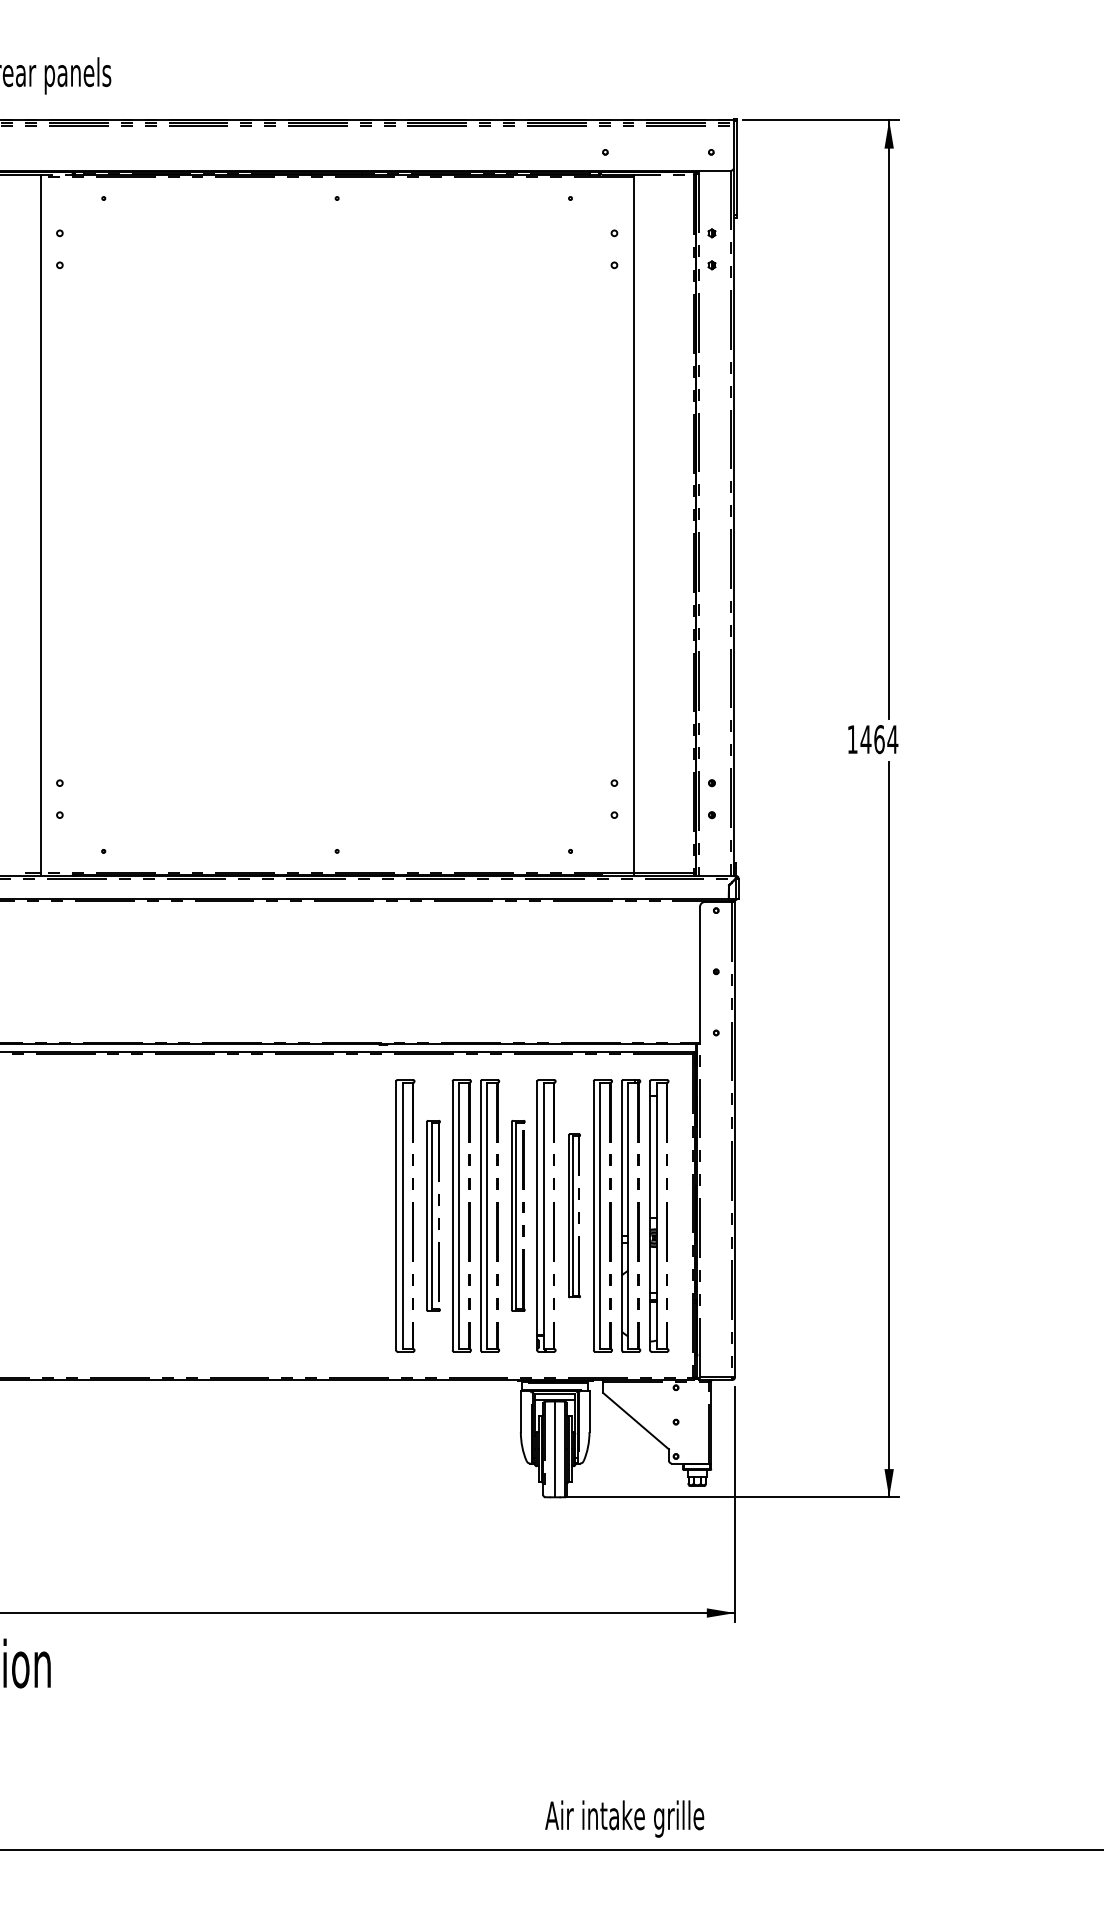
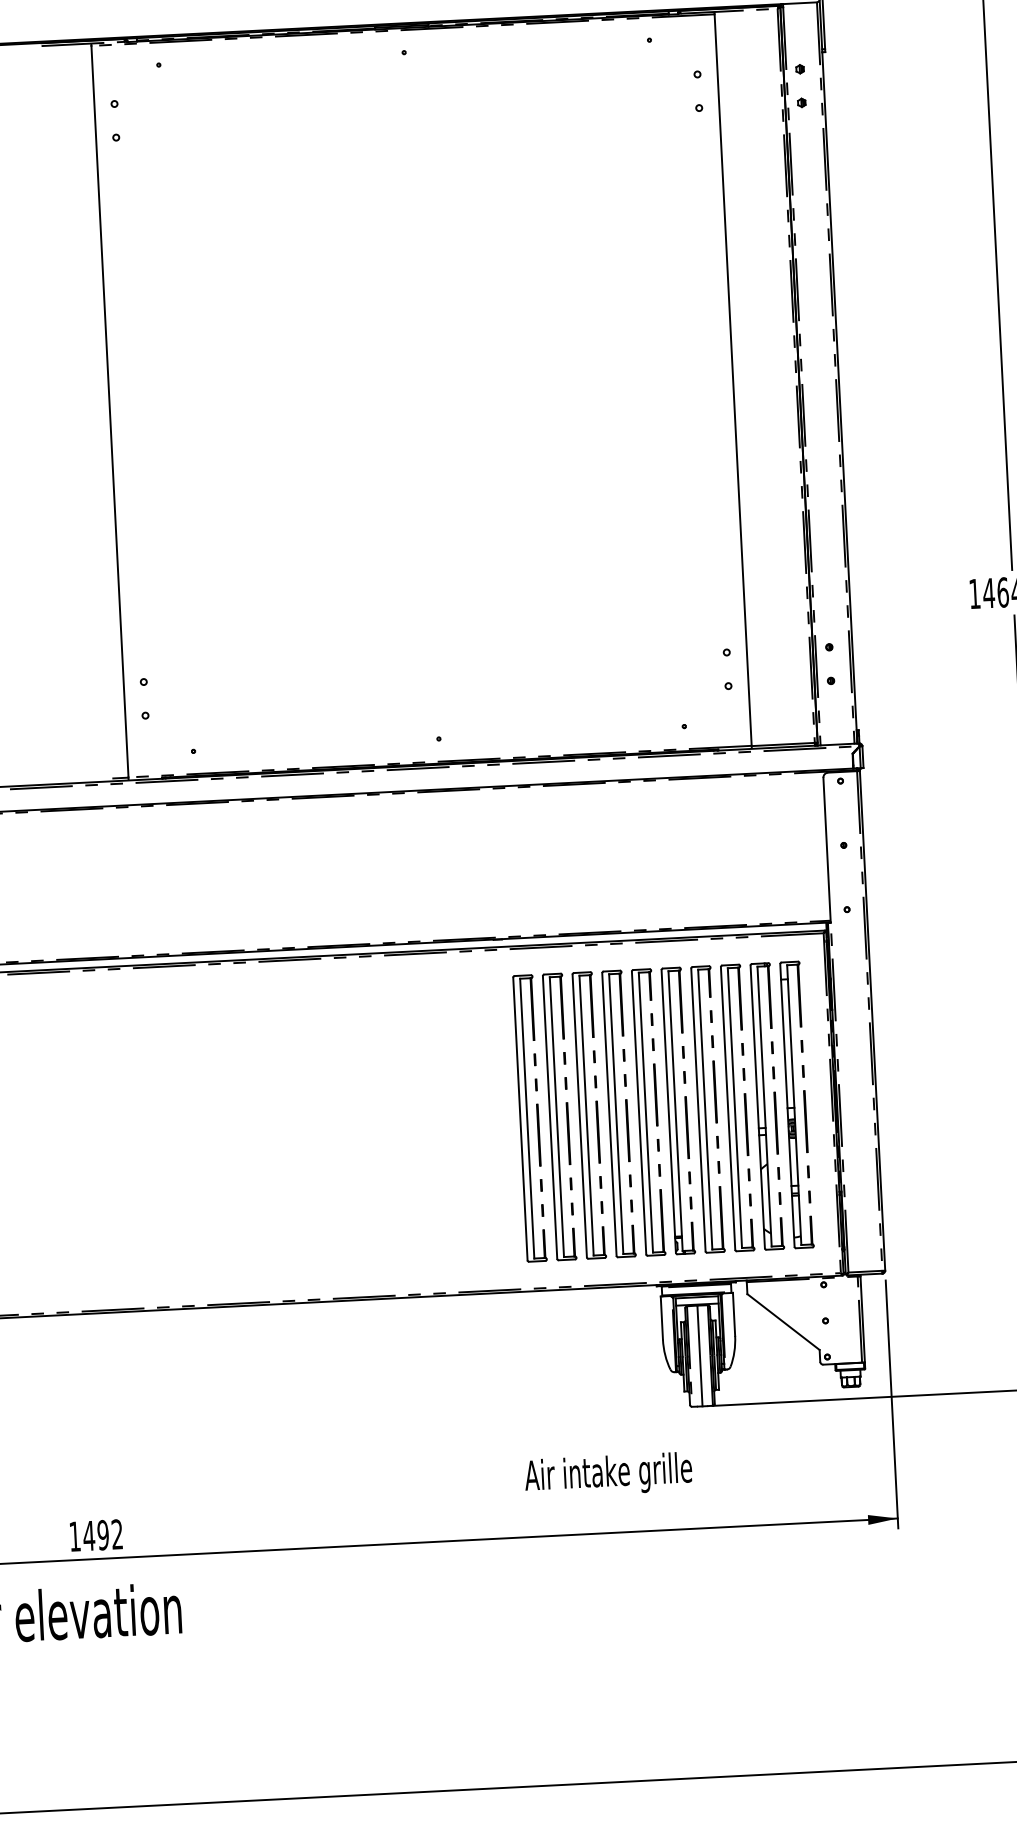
part: (433, 1215) -> (559, 1116), size x1.43
part: (518, 1215) -> (648, 1112), size x1.43
part: (574, 1215) -> (707, 1109), size x1.67
text: (624, 1818) -> (608, 1474), moved

